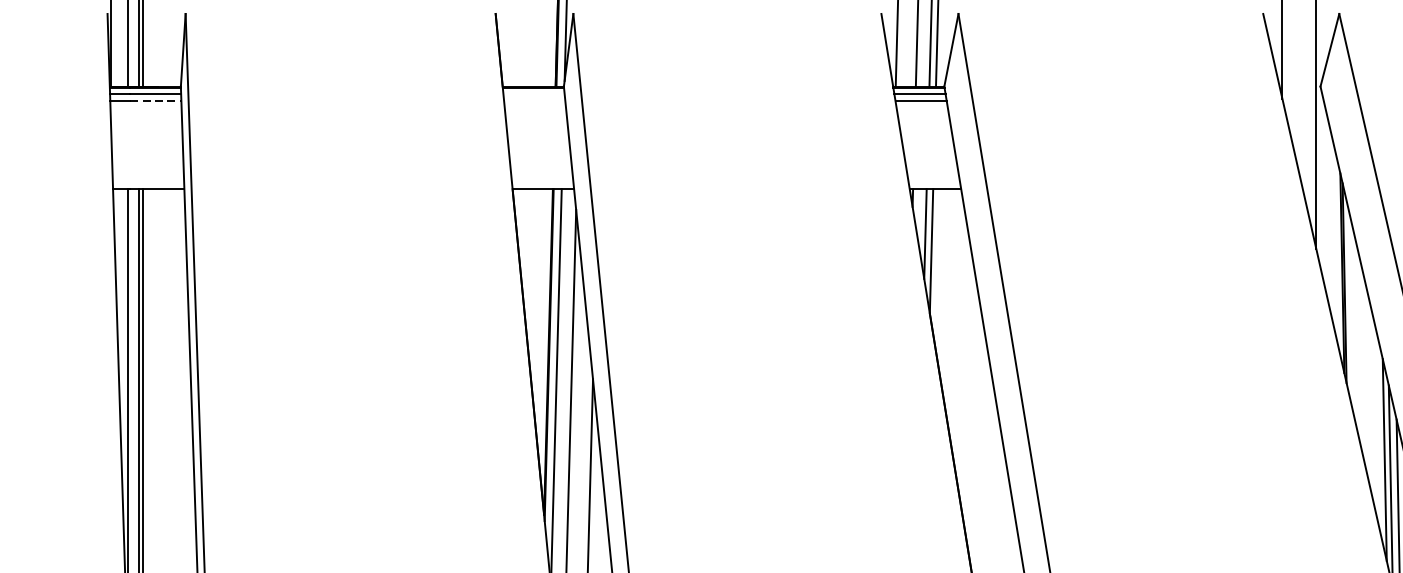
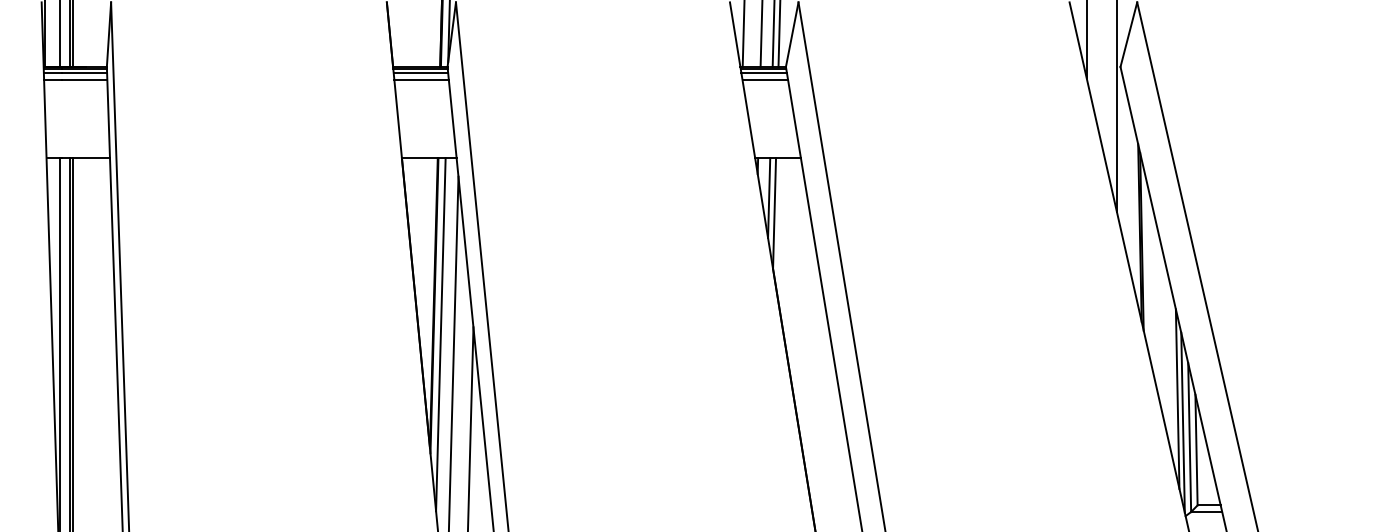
line: (533, 93) -> (420, 73), added
line: (155, 101) -> (84, 80), dashed -> solid
line: (534, 101) -> (421, 80), added

